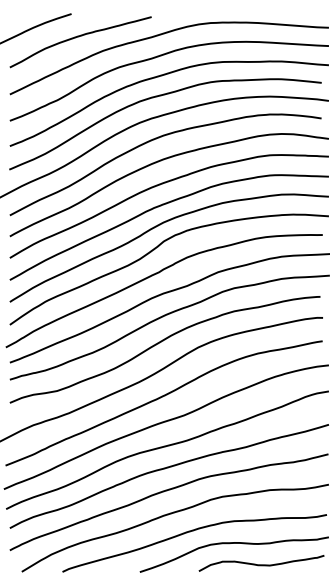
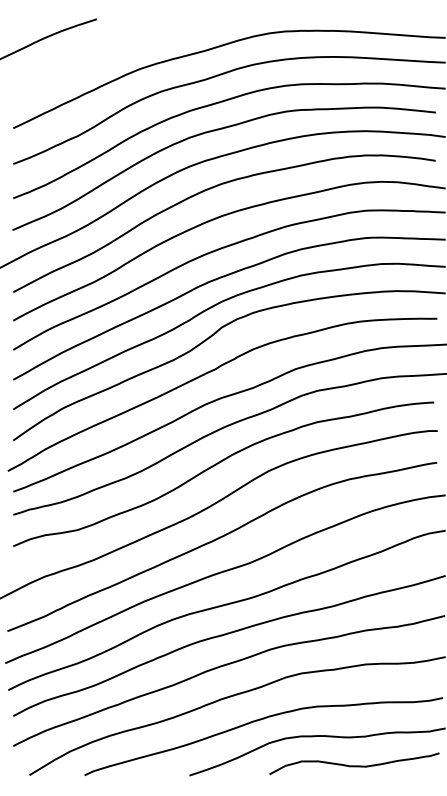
curve: (79, 37) -> (107, 51), removed

